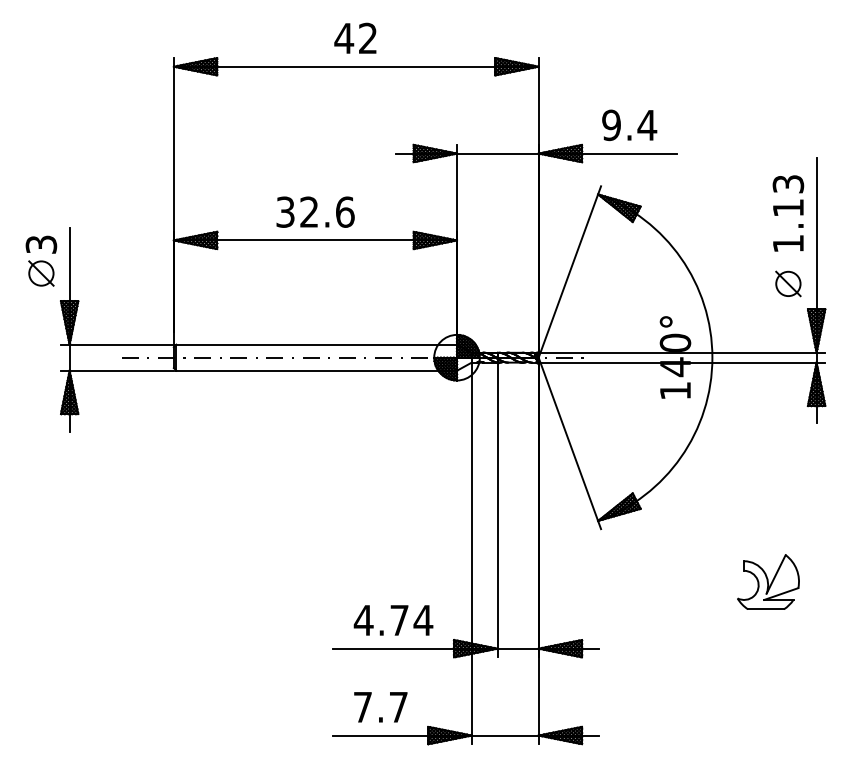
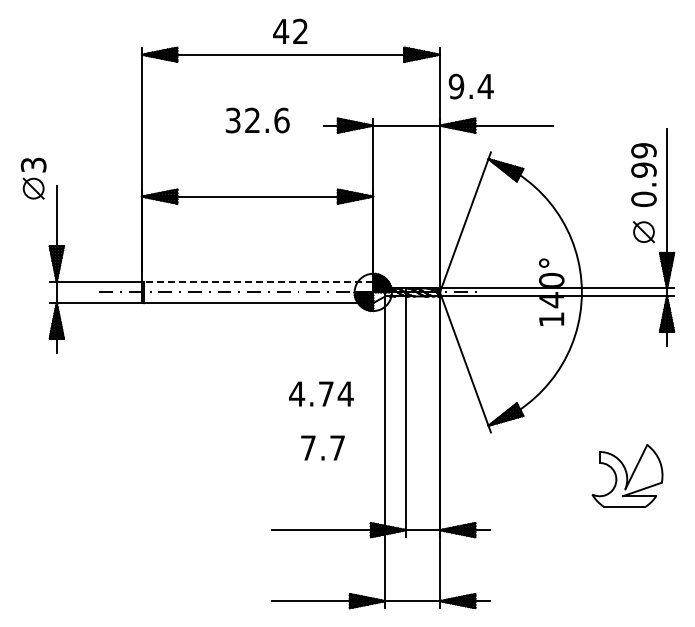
text: (628, 125) -> (470, 86), moved
text: (315, 212) -> (257, 120), moved
text: (787, 214) -> (643, 175), 1.13 -> 0.99
part: (41, 261) -> (33, 178), moved
line: (316, 344) -> (258, 281), solid -> dashed
part: (768, 581) -> (627, 475), size x1.4
text: (393, 619) -> (321, 393), moved
text: (380, 706) -> (322, 447), moved

